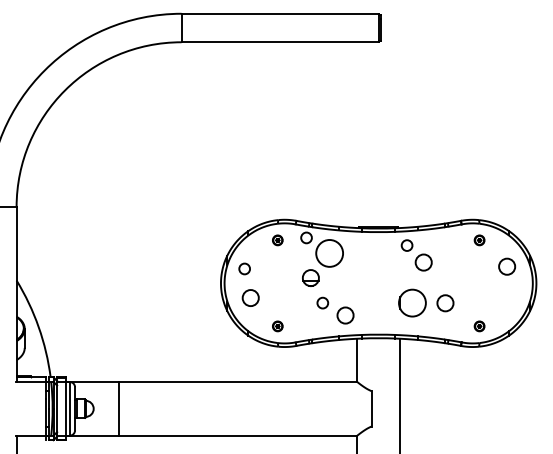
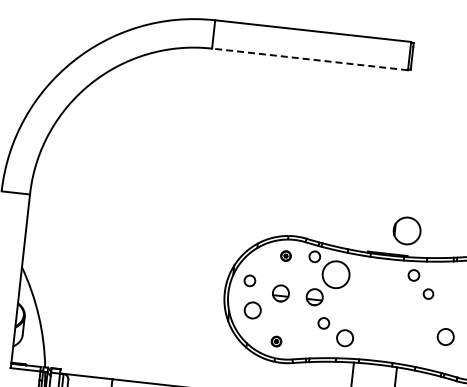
line: (280, 42) -> (310, 59), solid -> dashed
circle: (423, 262) -> (428, 294), size x0.6
part: (276, 277) -> (280, 292), added
part: (412, 302) -> (407, 230), moved

